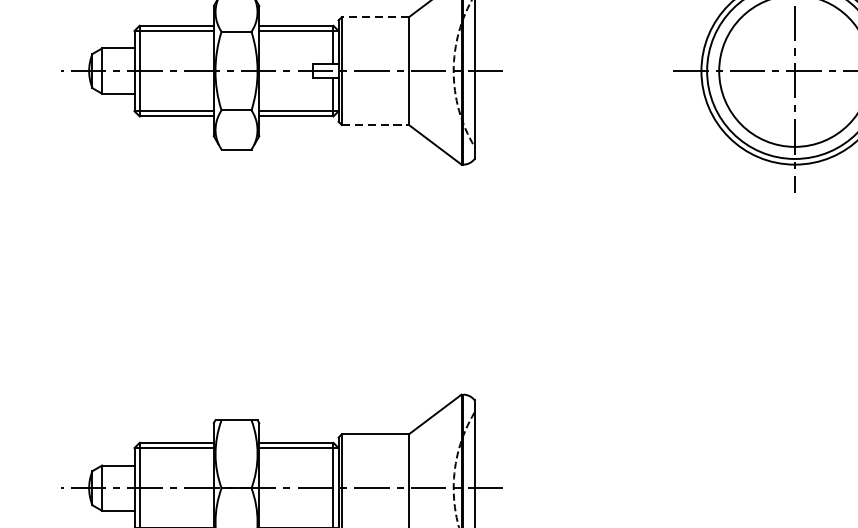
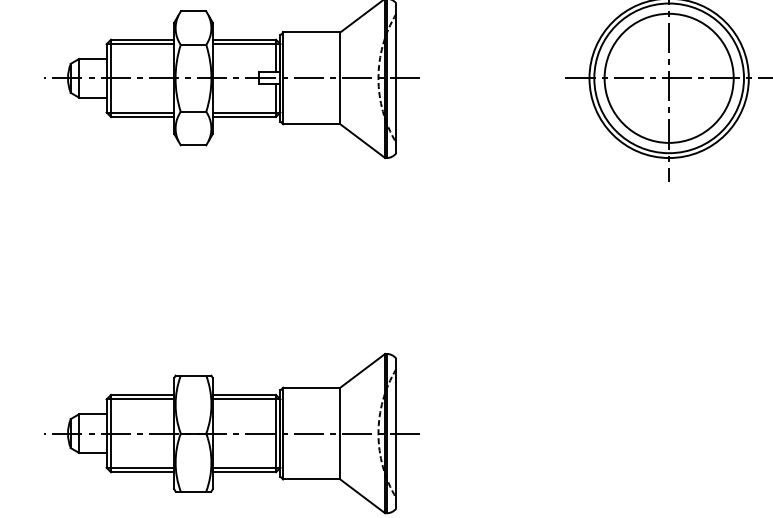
line: (375, 17) -> (311, 32), dashed -> solid
line: (375, 125) -> (311, 124), dashed -> solid

